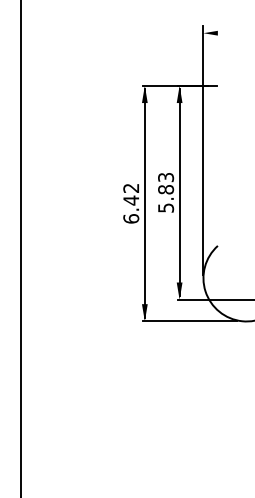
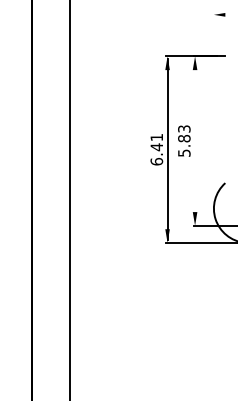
line: (202, 150) -> (213, 107), removed
text: (130, 188) -> (156, 137), 6.42 -> 6.41
line: (180, 192) -> (195, 140), removed

